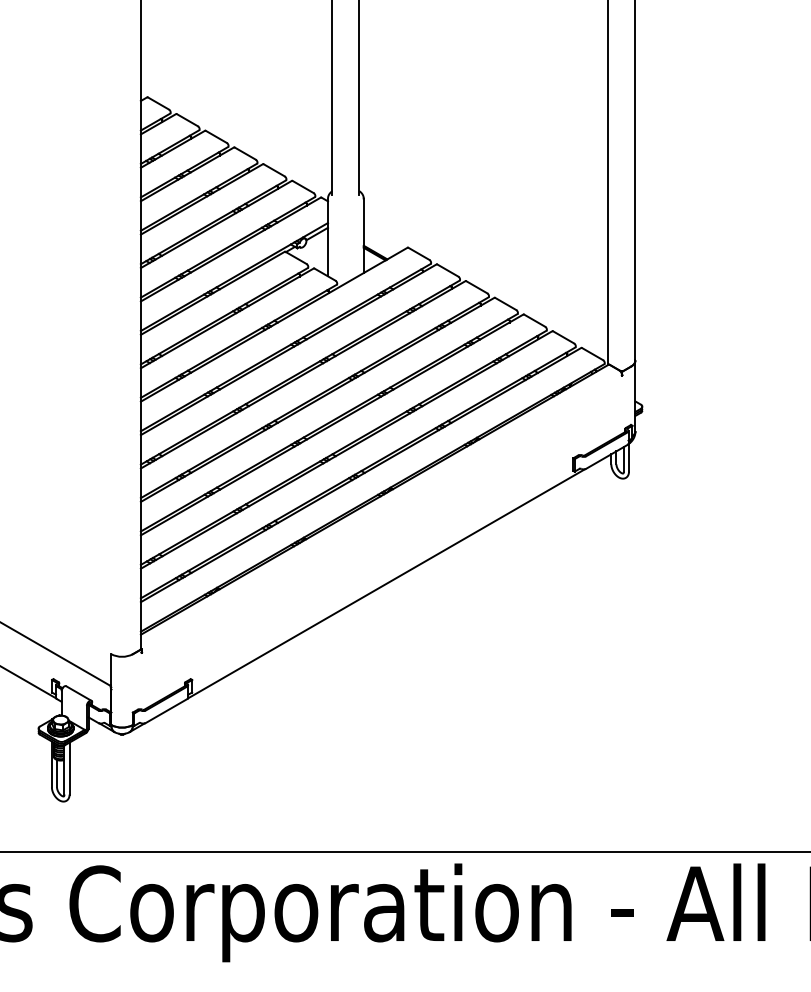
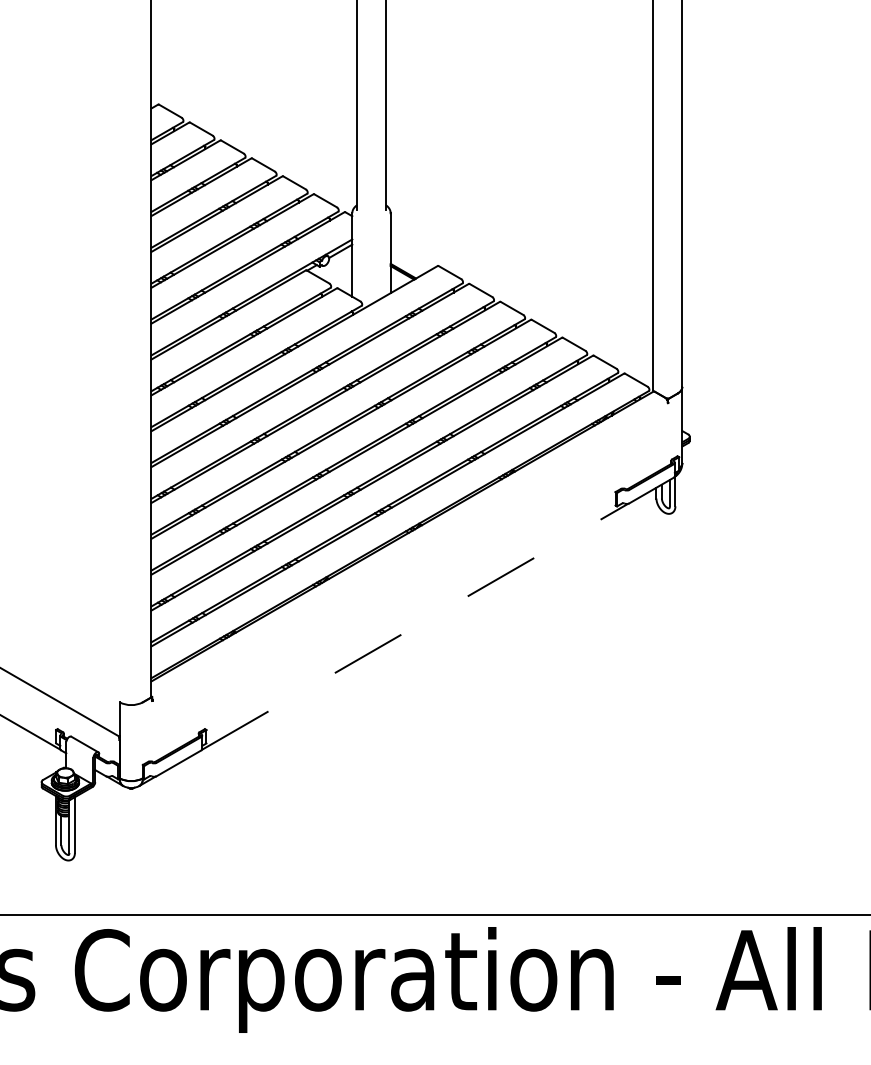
line: (386, 583) -> (415, 626), solid -> dashed

